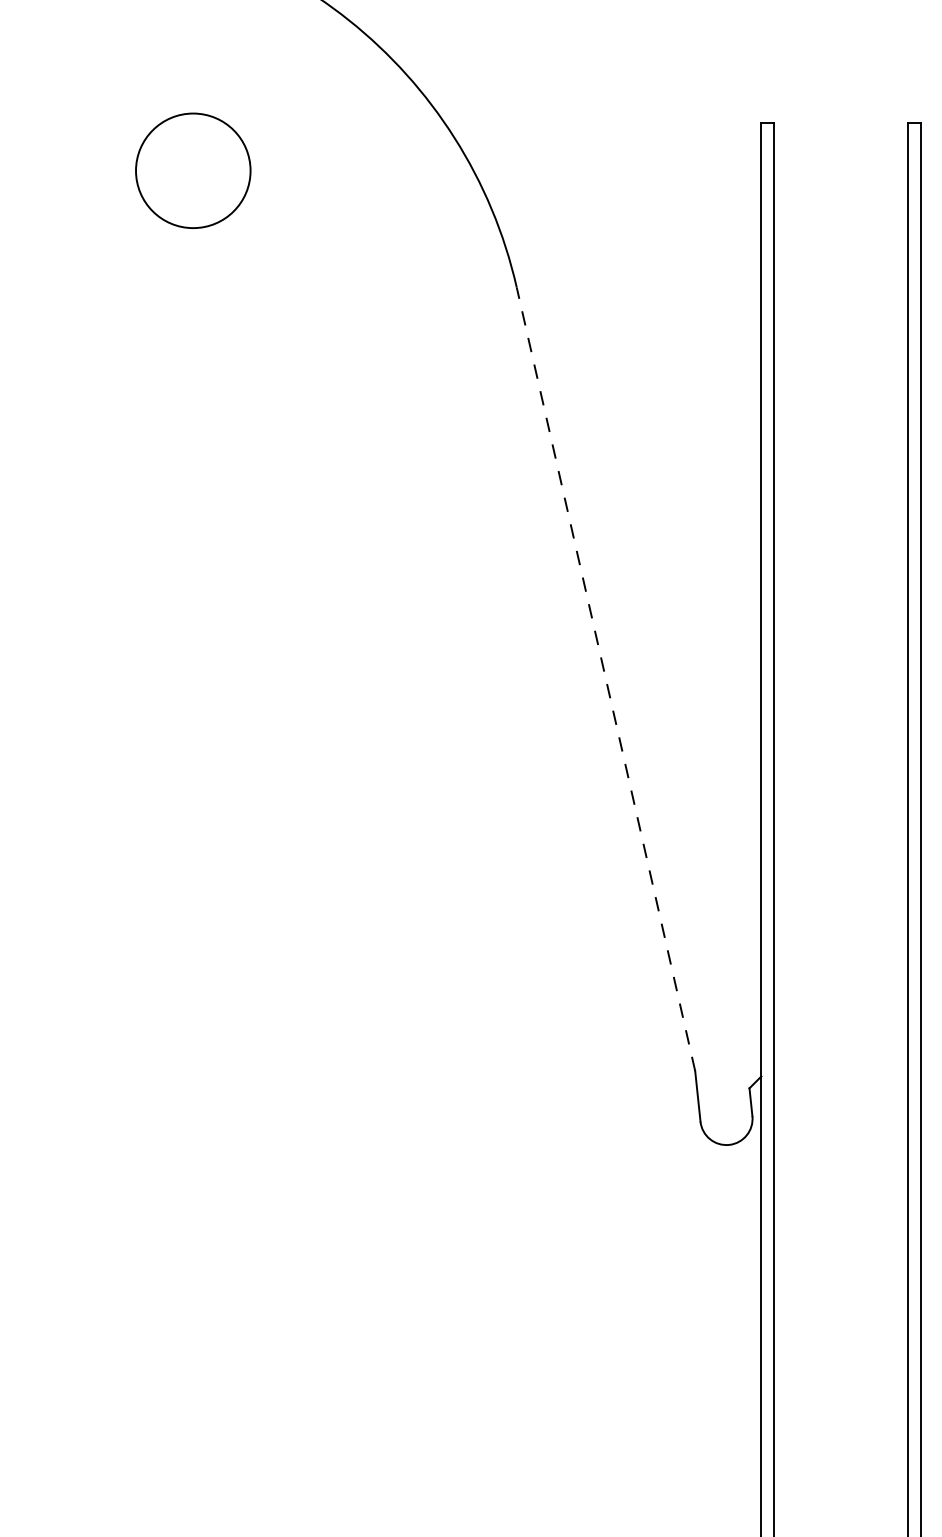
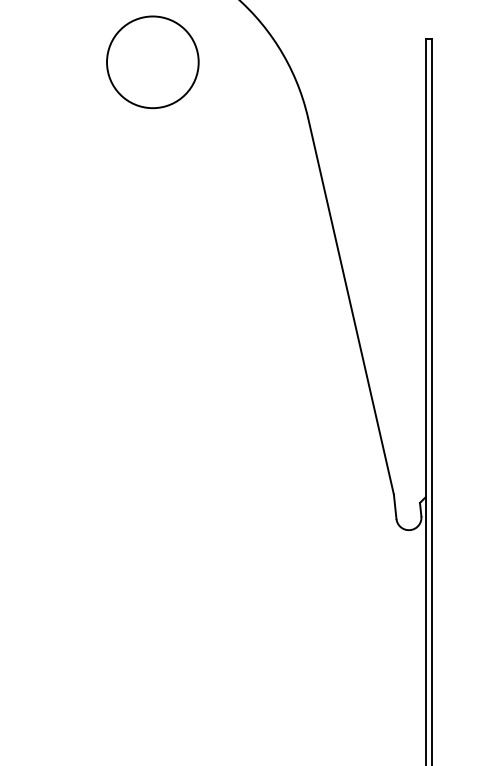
circle: (192, 171) -> (152, 62), size x1.67
line: (606, 679) -> (351, 306), dashed -> solid

